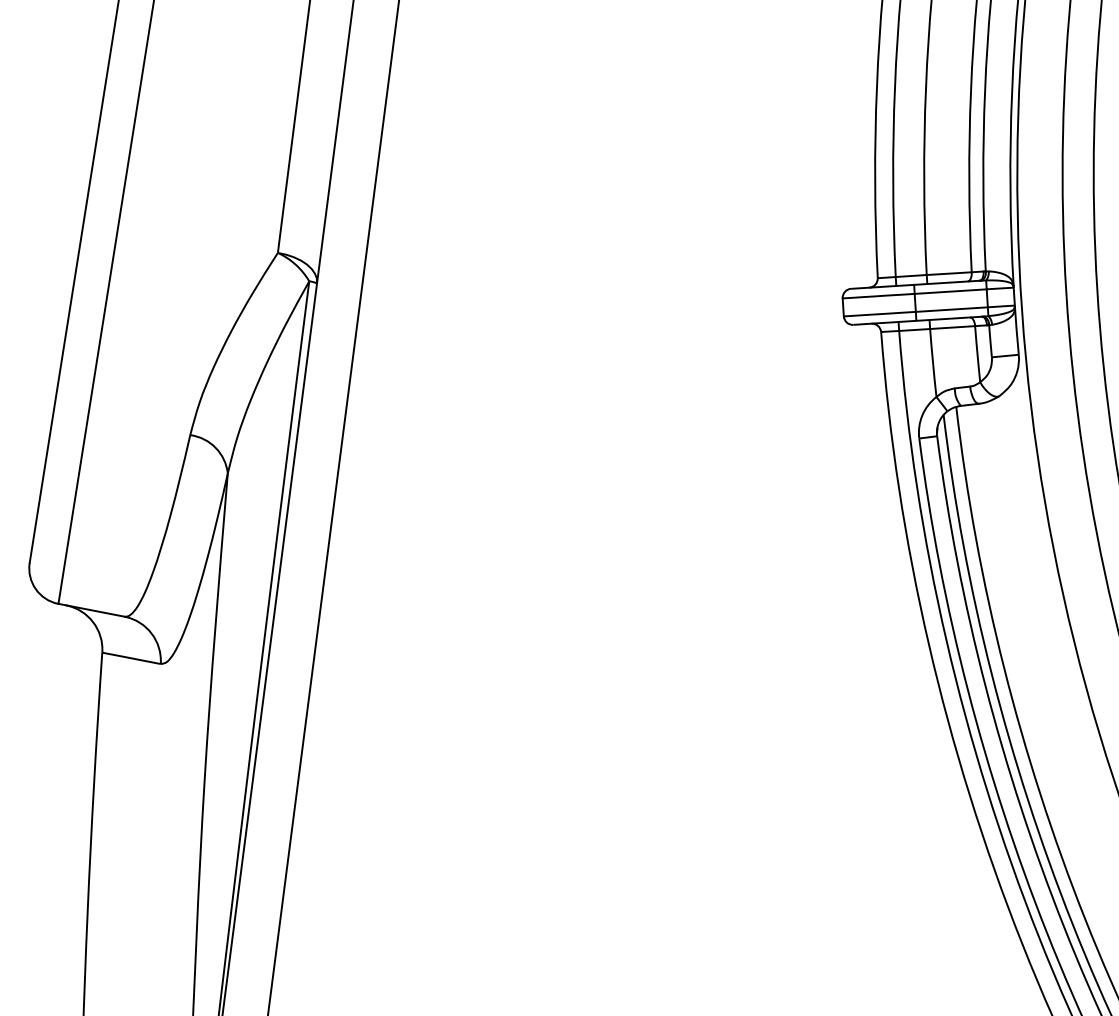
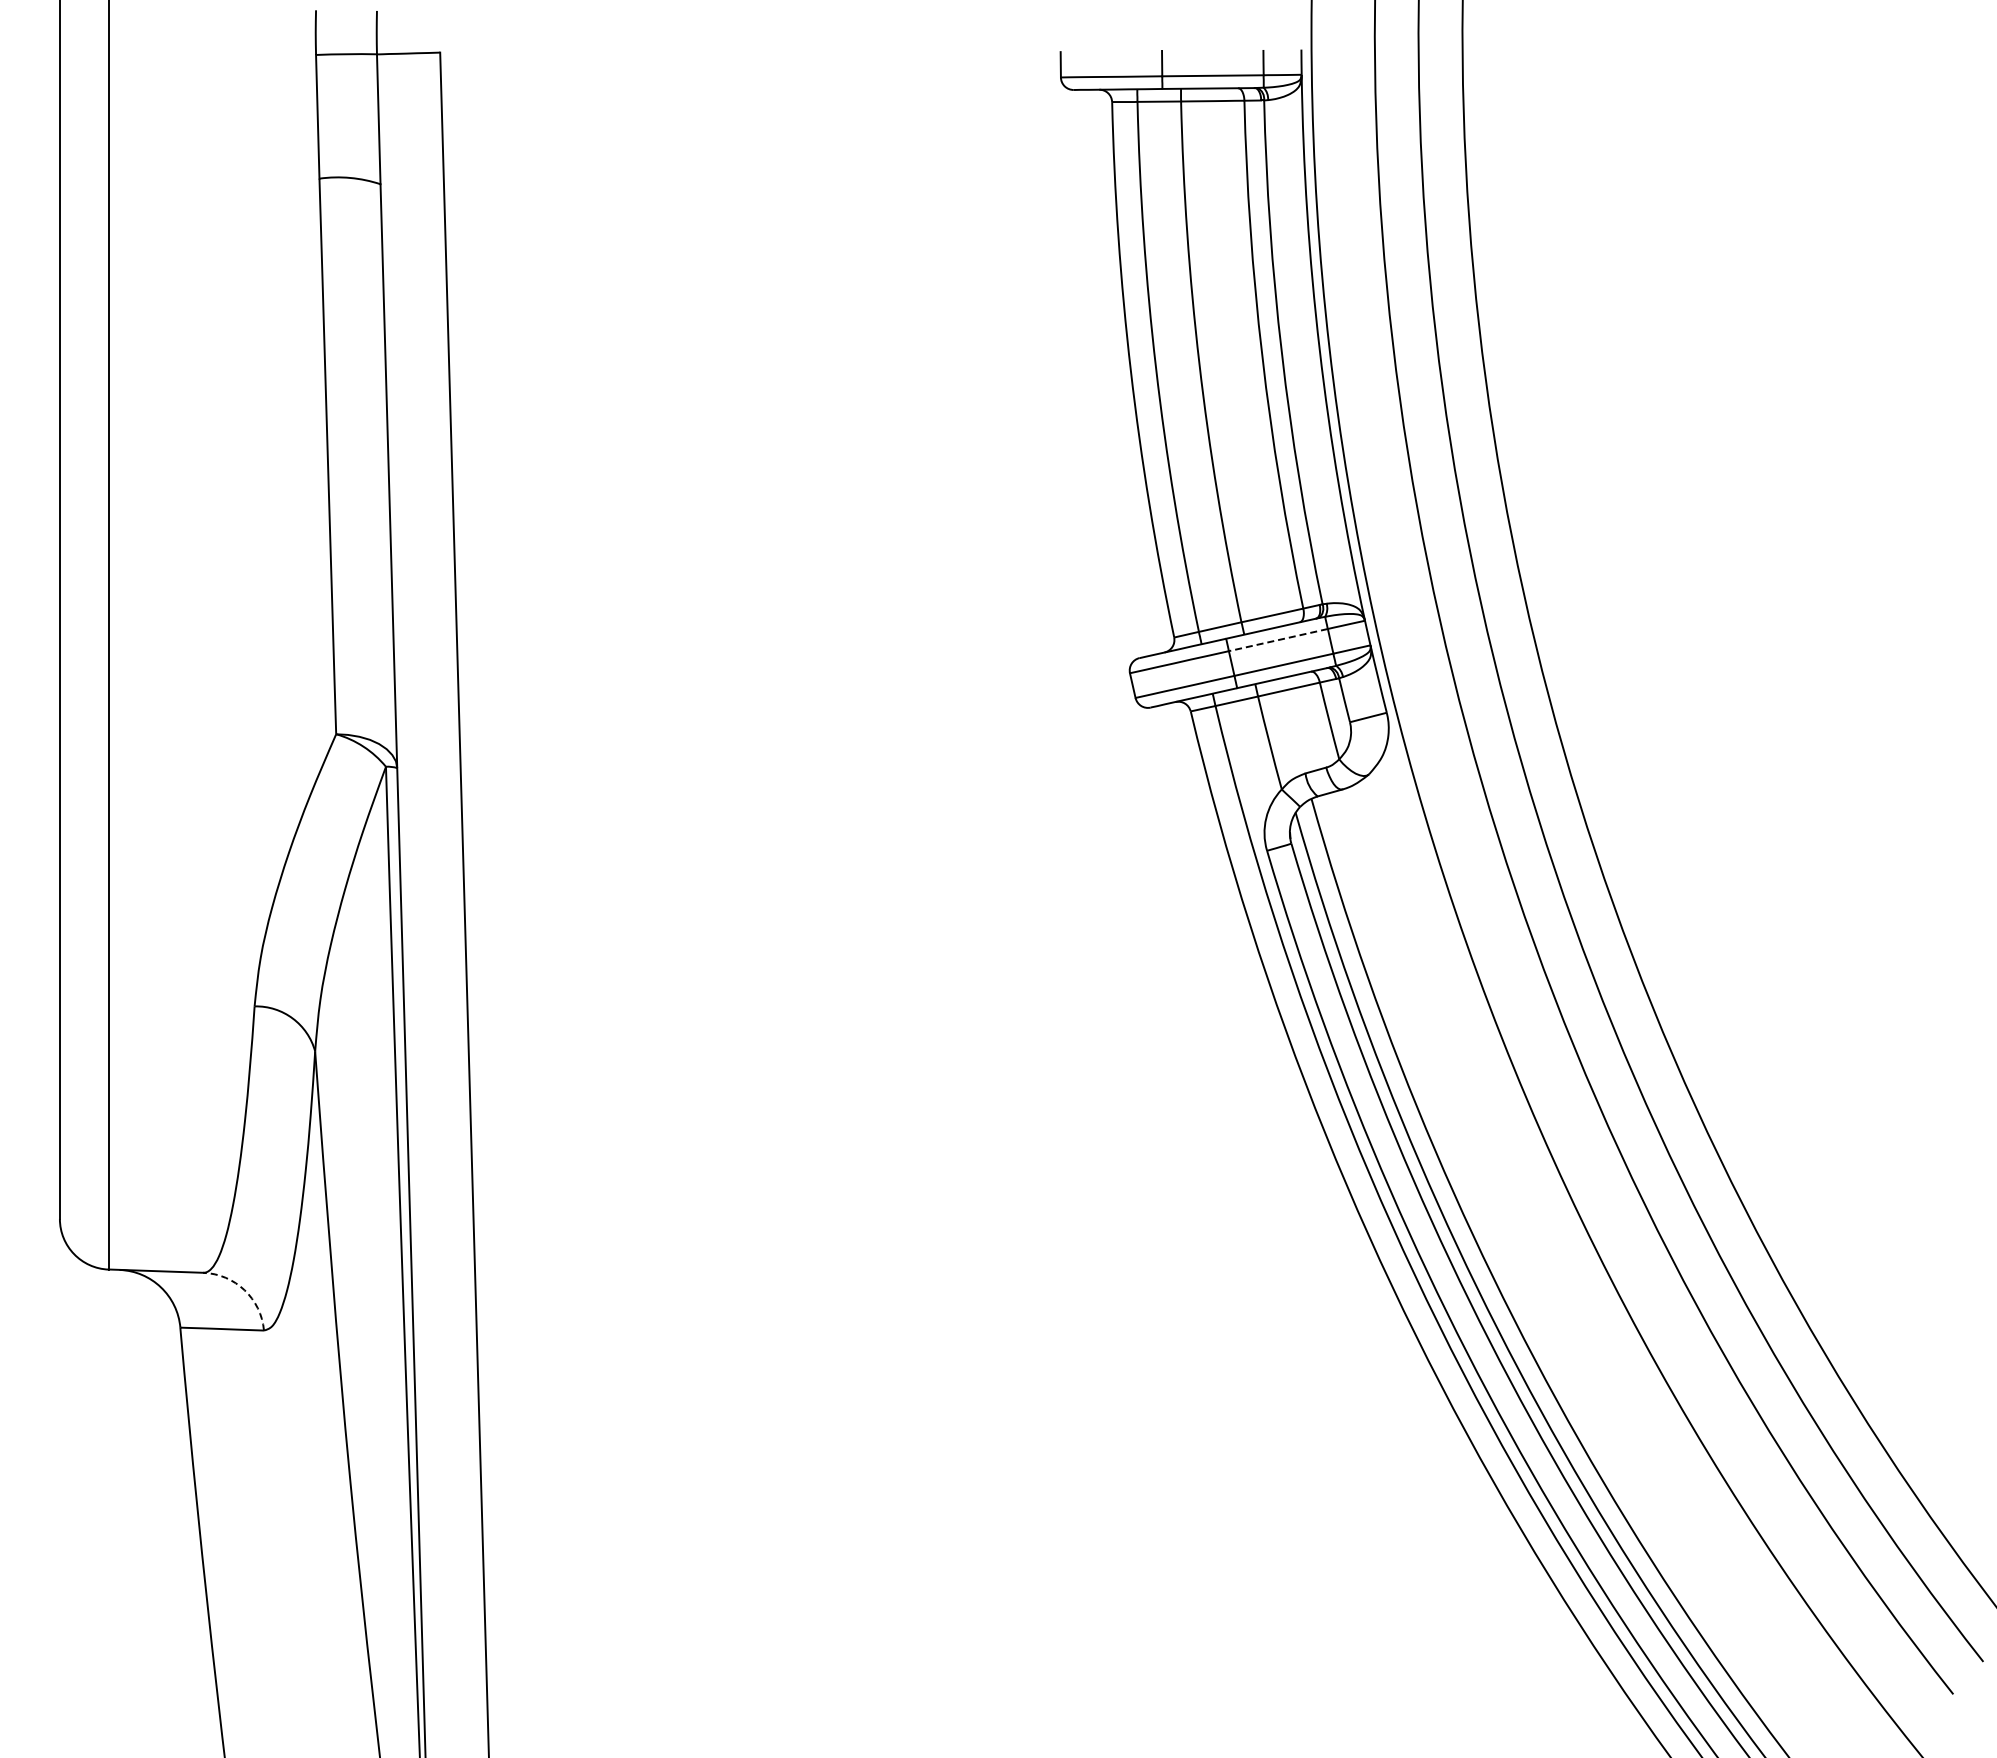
line: (950, 291) -> (1278, 640), solid -> dashed
arc: (151, 633) -> (244, 1290), solid -> dashed

